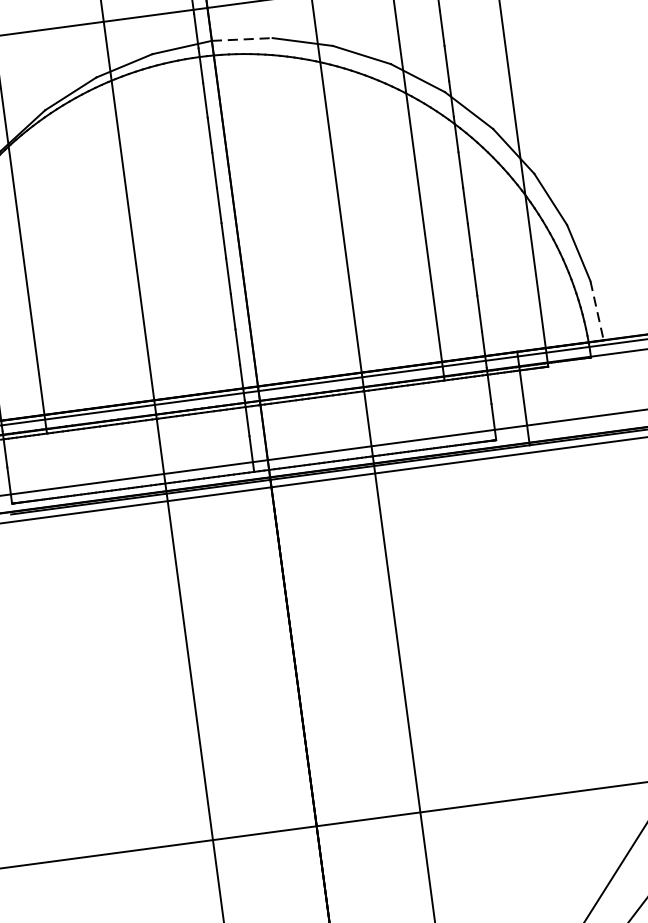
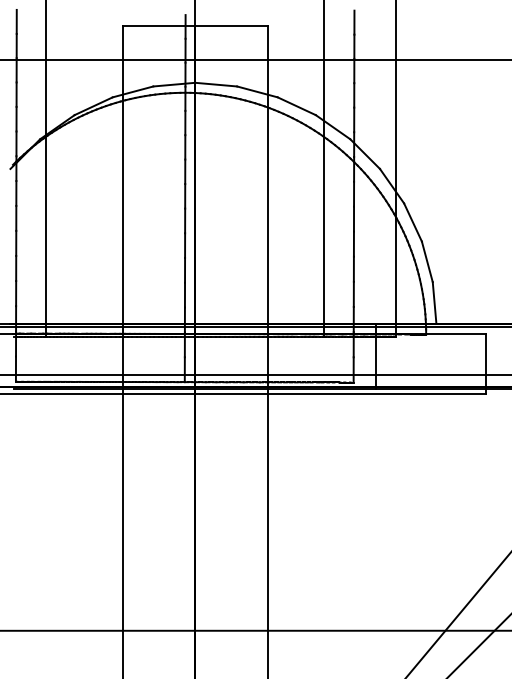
line: (242, 39) -> (216, 84), dashed -> solid
line: (597, 311) -> (434, 303), dashed -> solid

